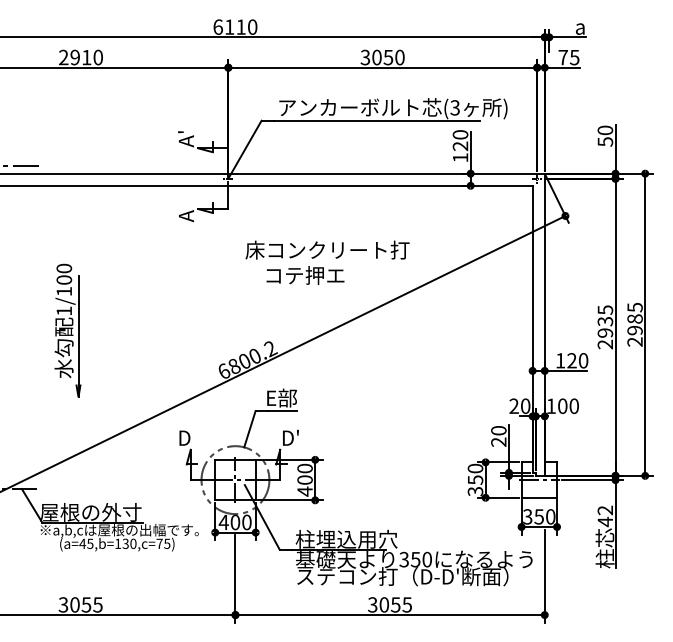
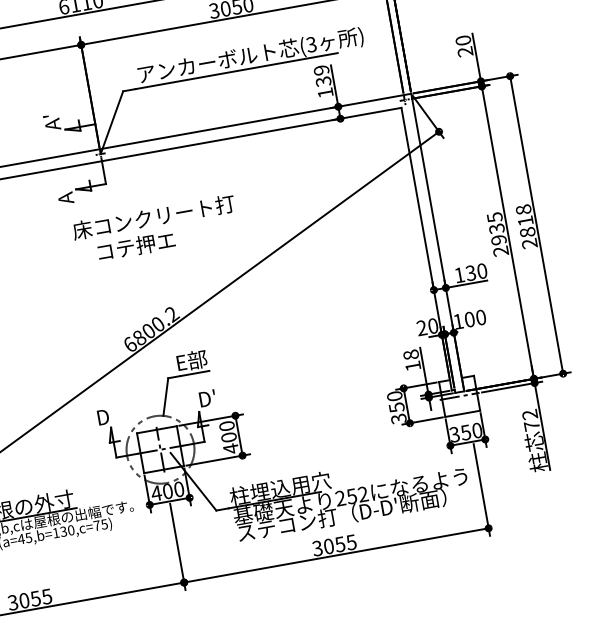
text: (460, 140) -> (322, 75), 120 -> 139
text: (605, 141) -> (465, 51), 50 -> 20
text: (327, 262) -> (155, 229), moved
text: (634, 318) -> (525, 220), 2985 -> 2818
text: (571, 360) -> (470, 273), 120 -> 130
text: (498, 436) -> (411, 360), 20 -> 18
text: (604, 521) -> (531, 425), 42 -> 72
text: (415, 559) -> (351, 496), 350 -> 252

